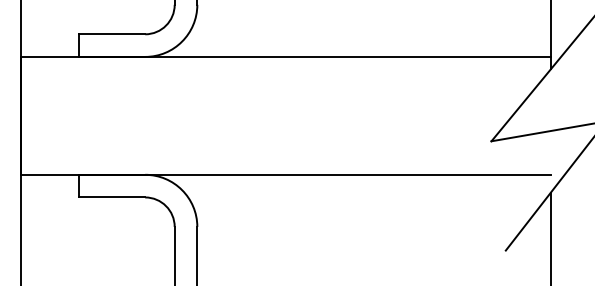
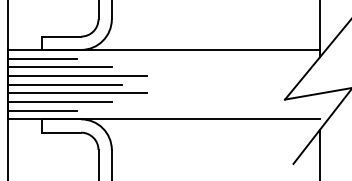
line: (79, 71) -> (42, 58), added
line: (108, 86) -> (59, 67), added
line: (137, 102) -> (76, 76), added
line: (116, 115) -> (64, 84), added
line: (137, 130) -> (76, 93), added
line: (108, 144) -> (59, 101), added
line: (79, 161) -> (42, 111), added

